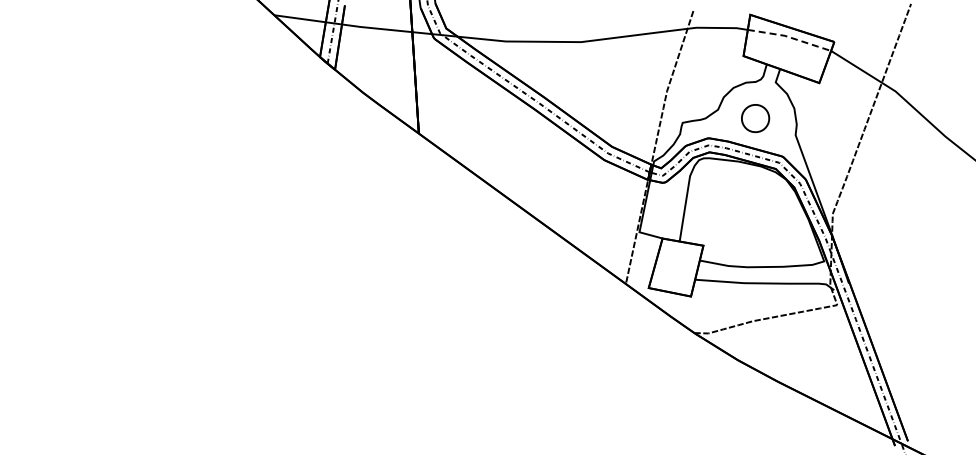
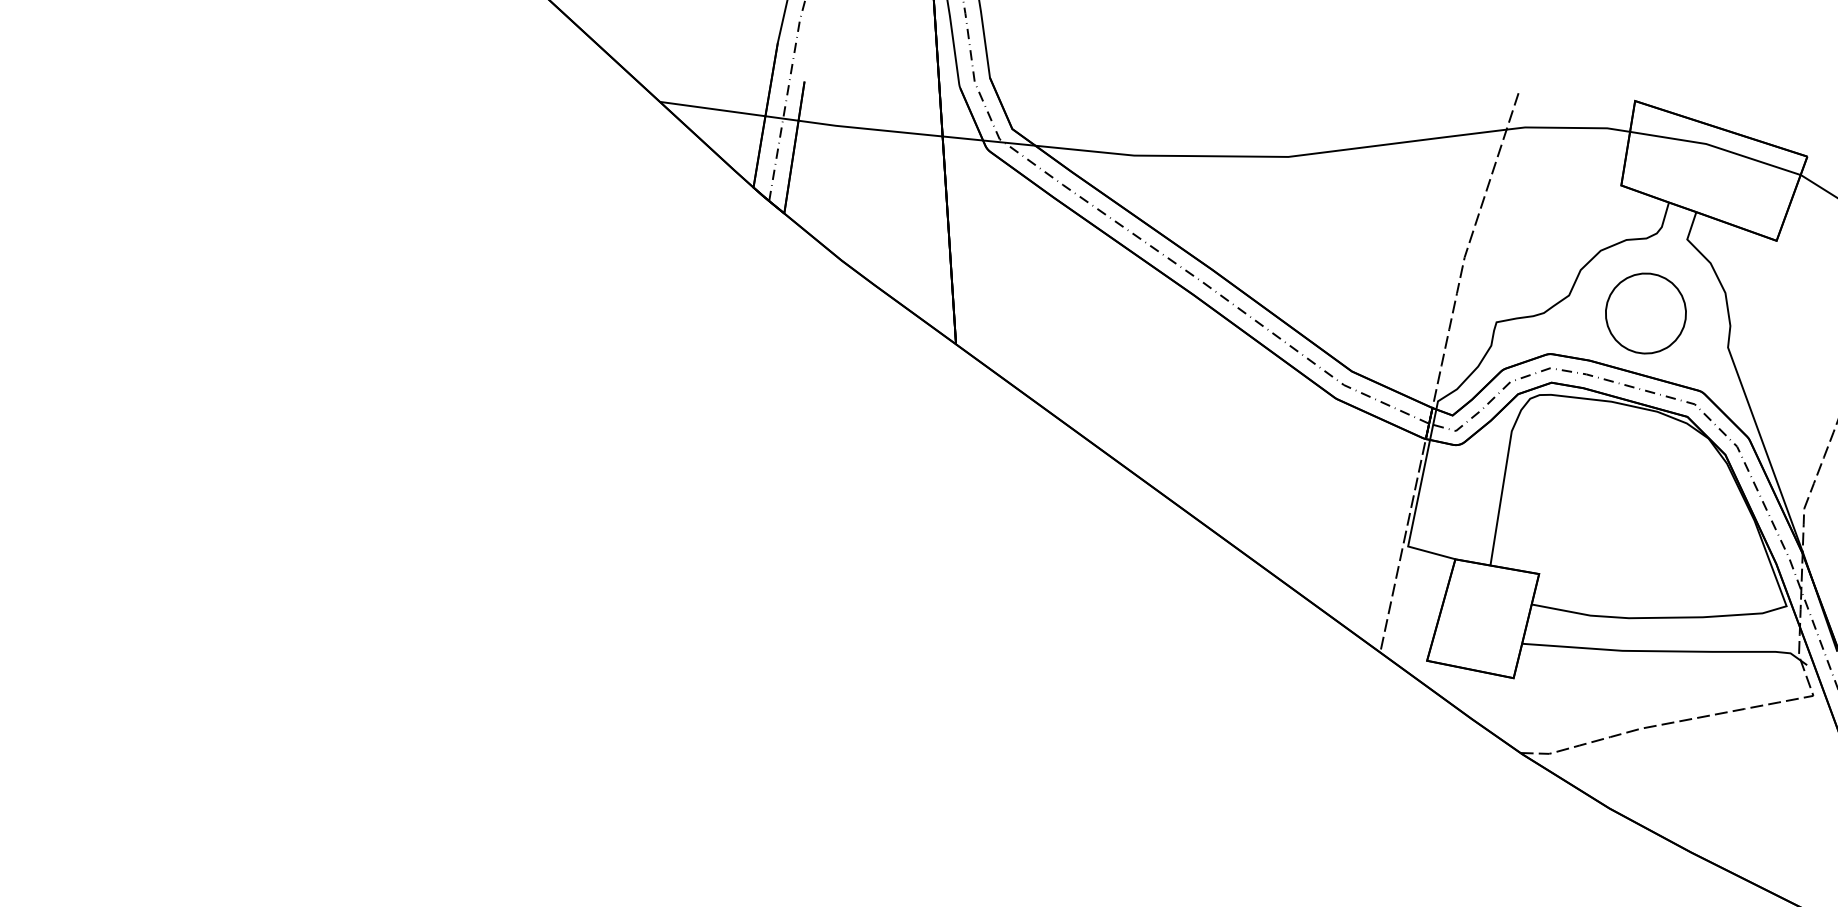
line: (790, 37) -> (1717, 147), dashed -> solid
part: (755, 118) -> (1645, 313), size x1.43

